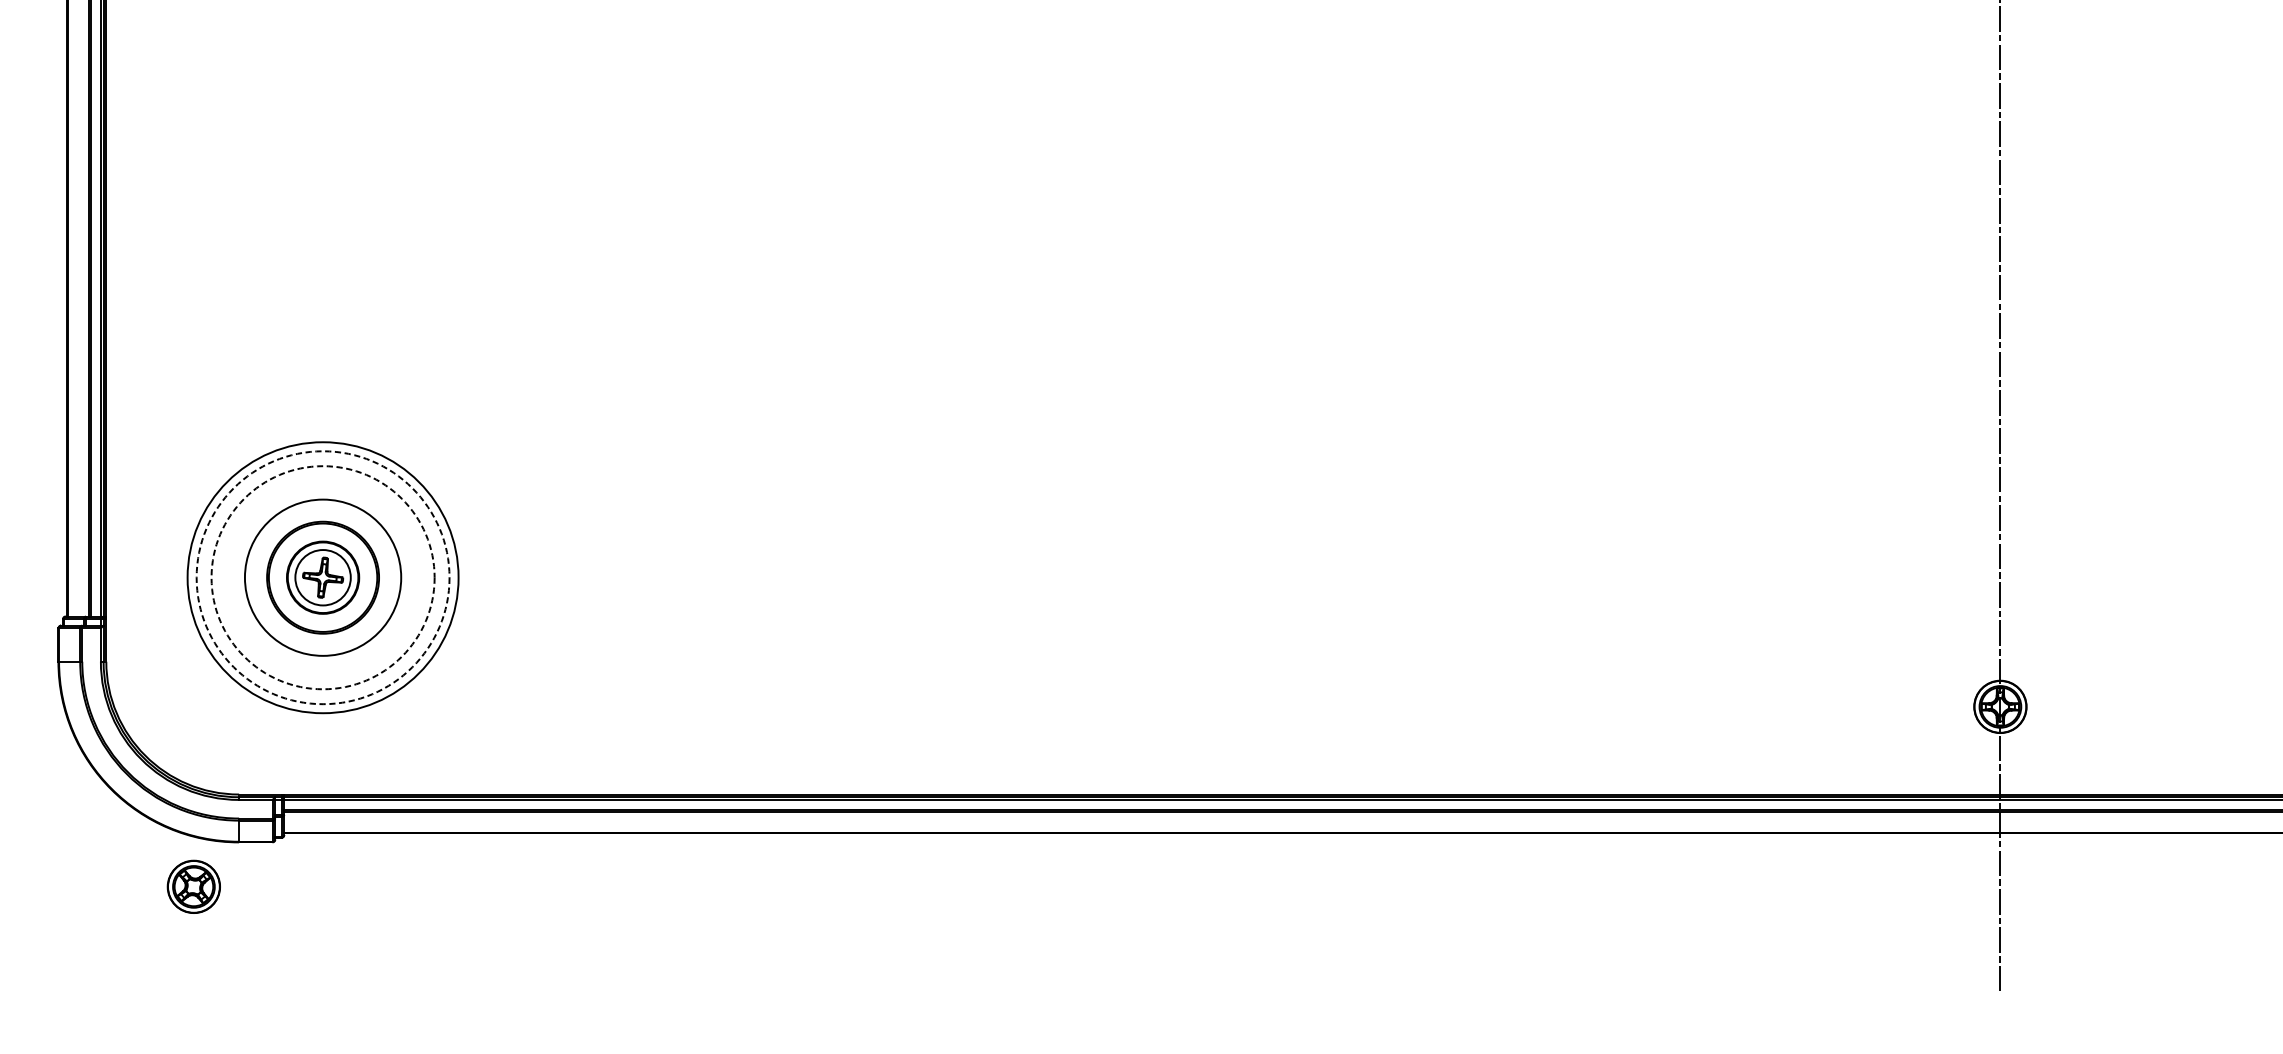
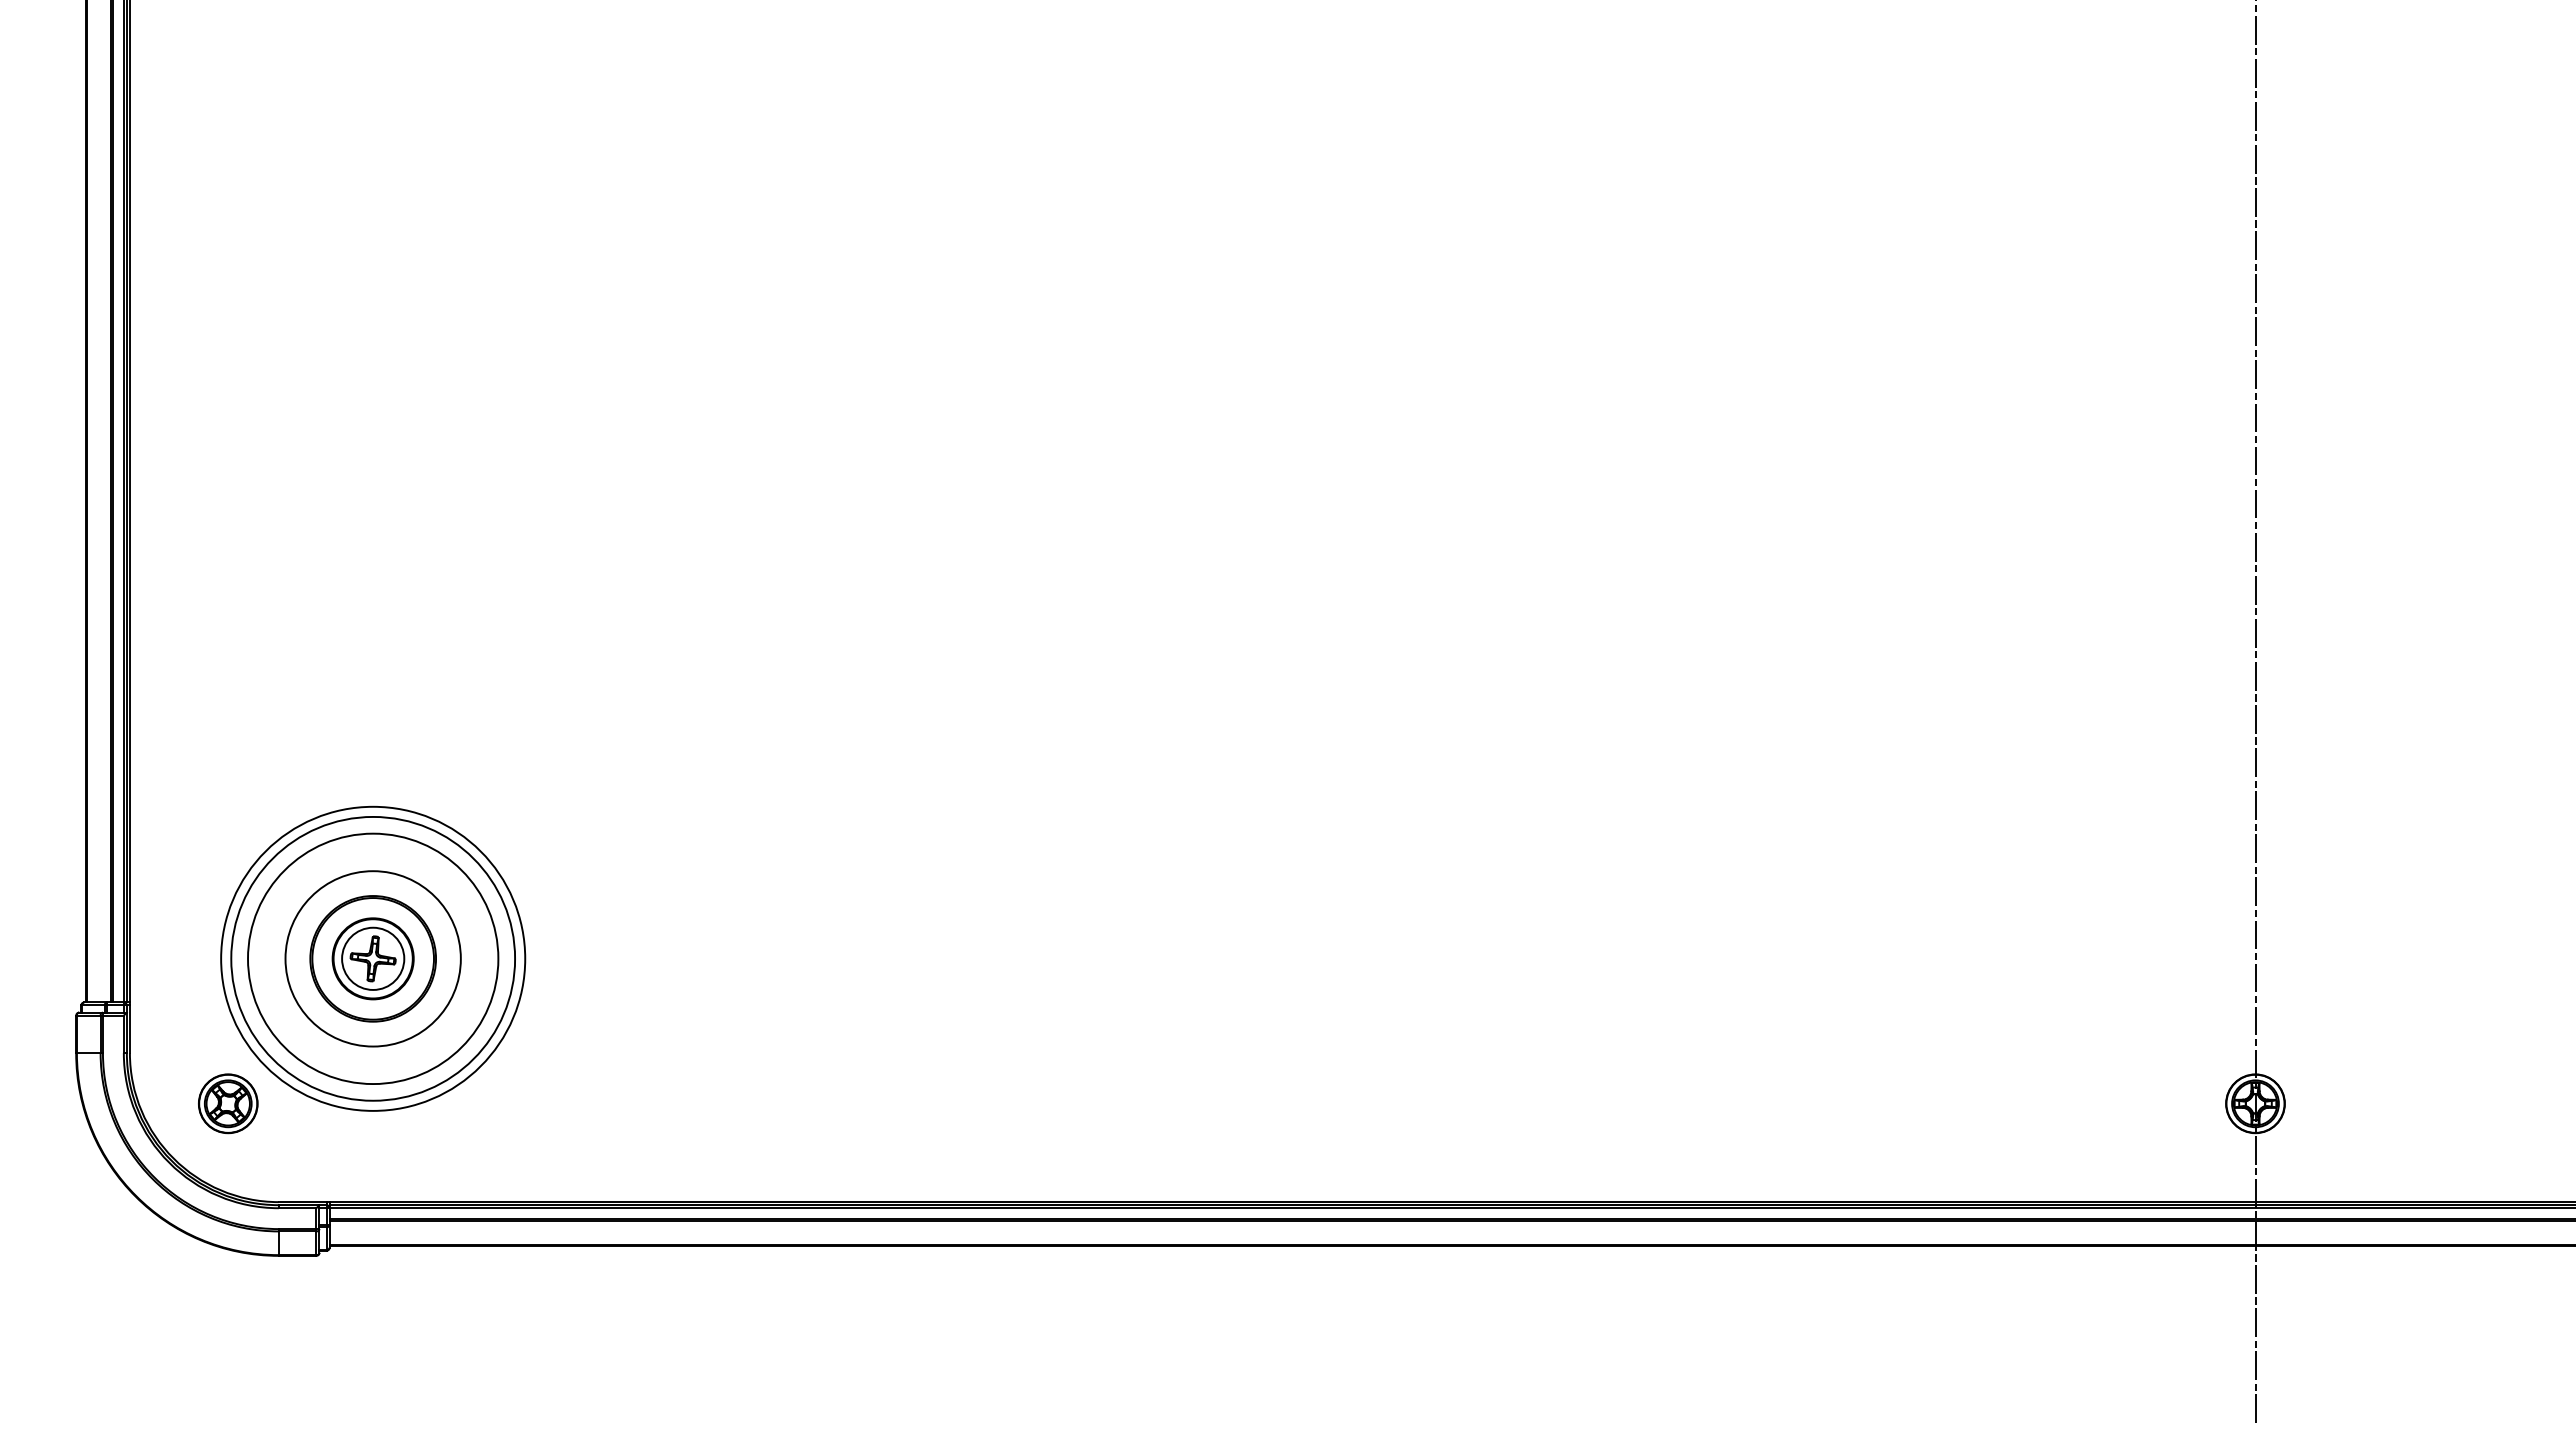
circle: (323, 577) -> (373, 958), dashed -> solid
circle: (323, 577) -> (373, 958), dashed -> solid
part: (194, 886) -> (228, 1103), moved

